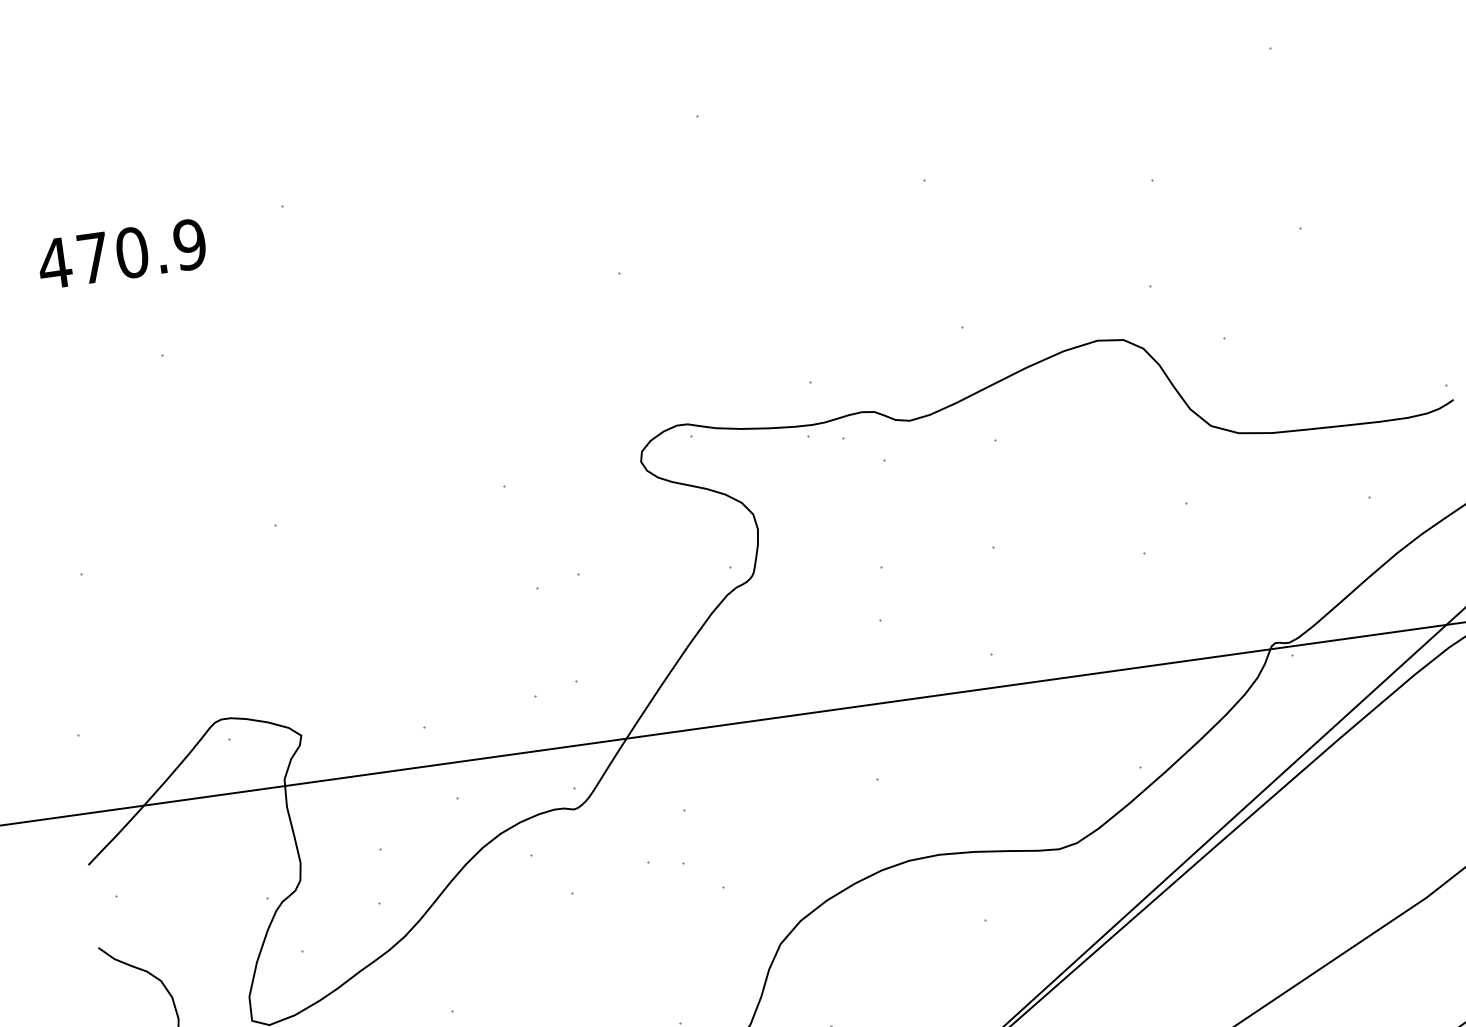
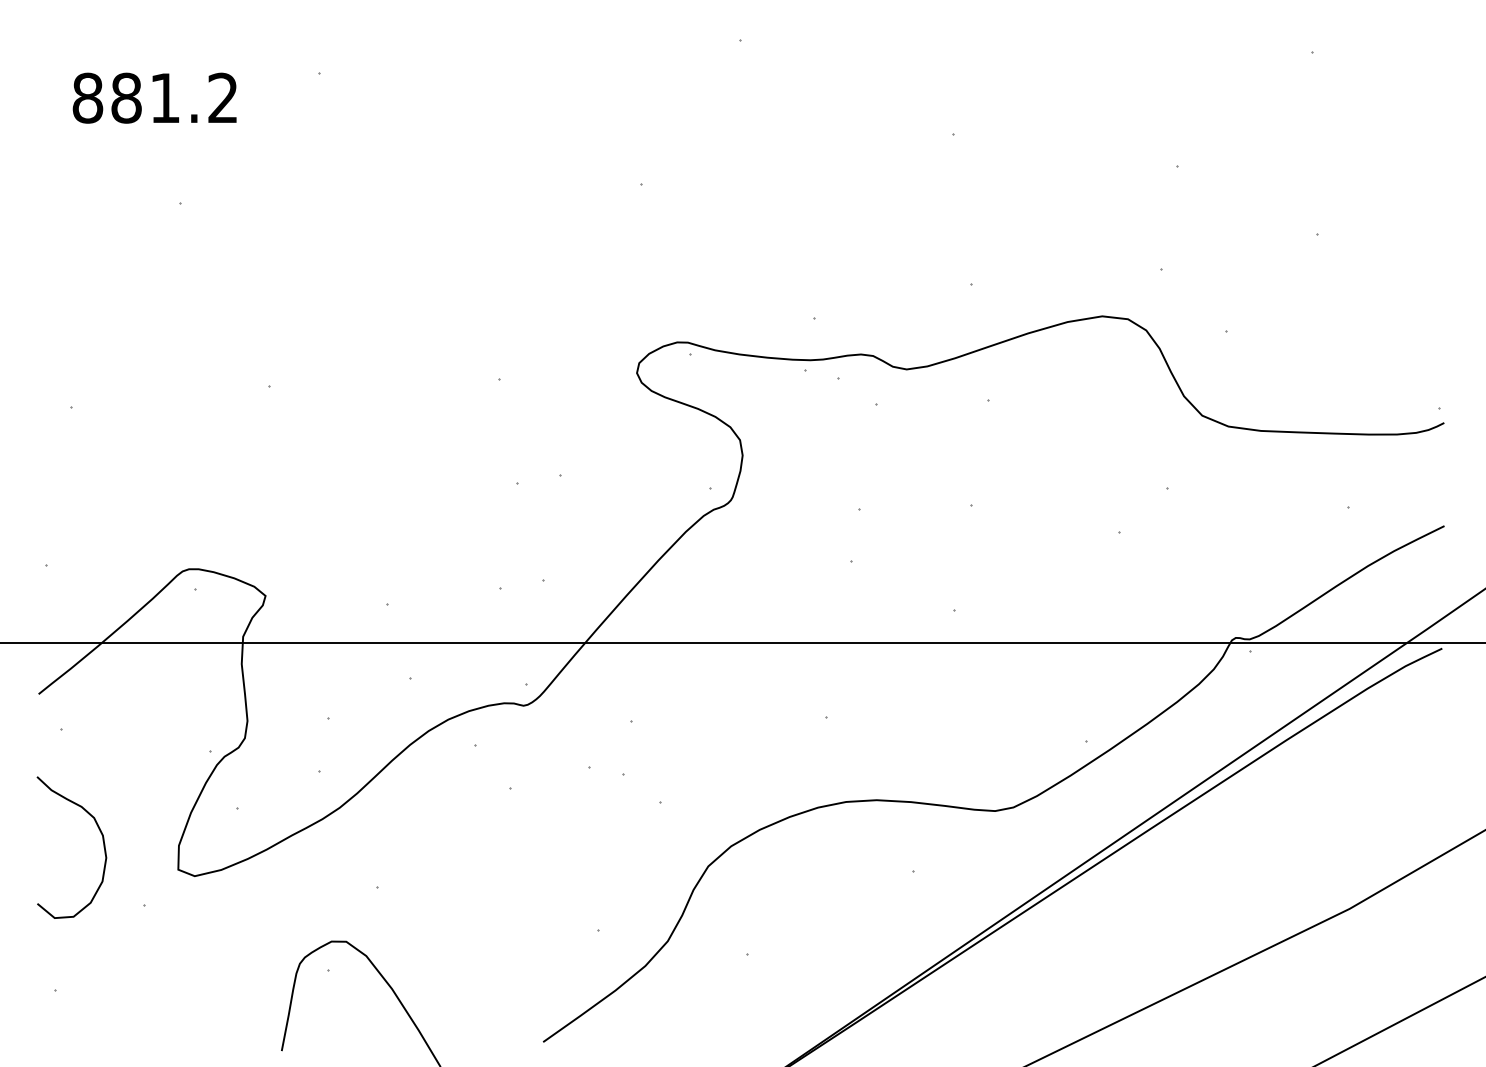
text: (121, 253) -> (154, 97), 470.9 -> 881.2

